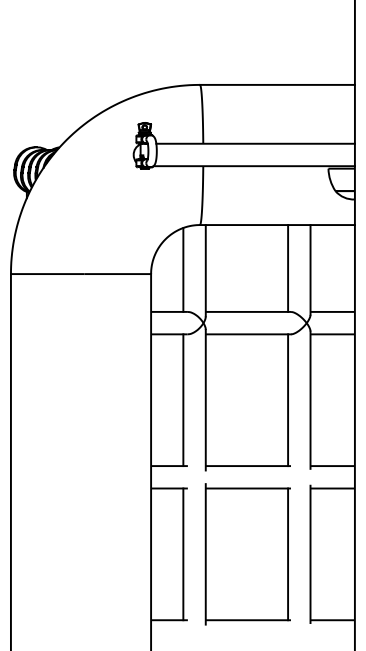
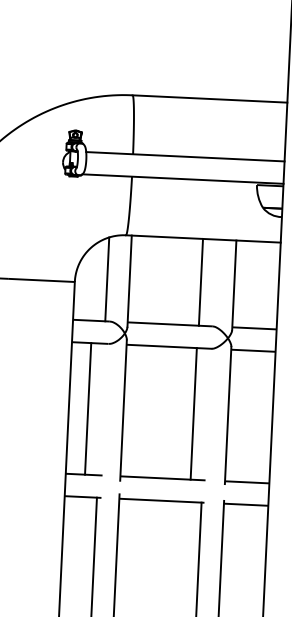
line: (288, 268) -> (201, 282), moved
line: (183, 400) -> (88, 409), moved
line: (288, 400) -> (194, 414), moved

